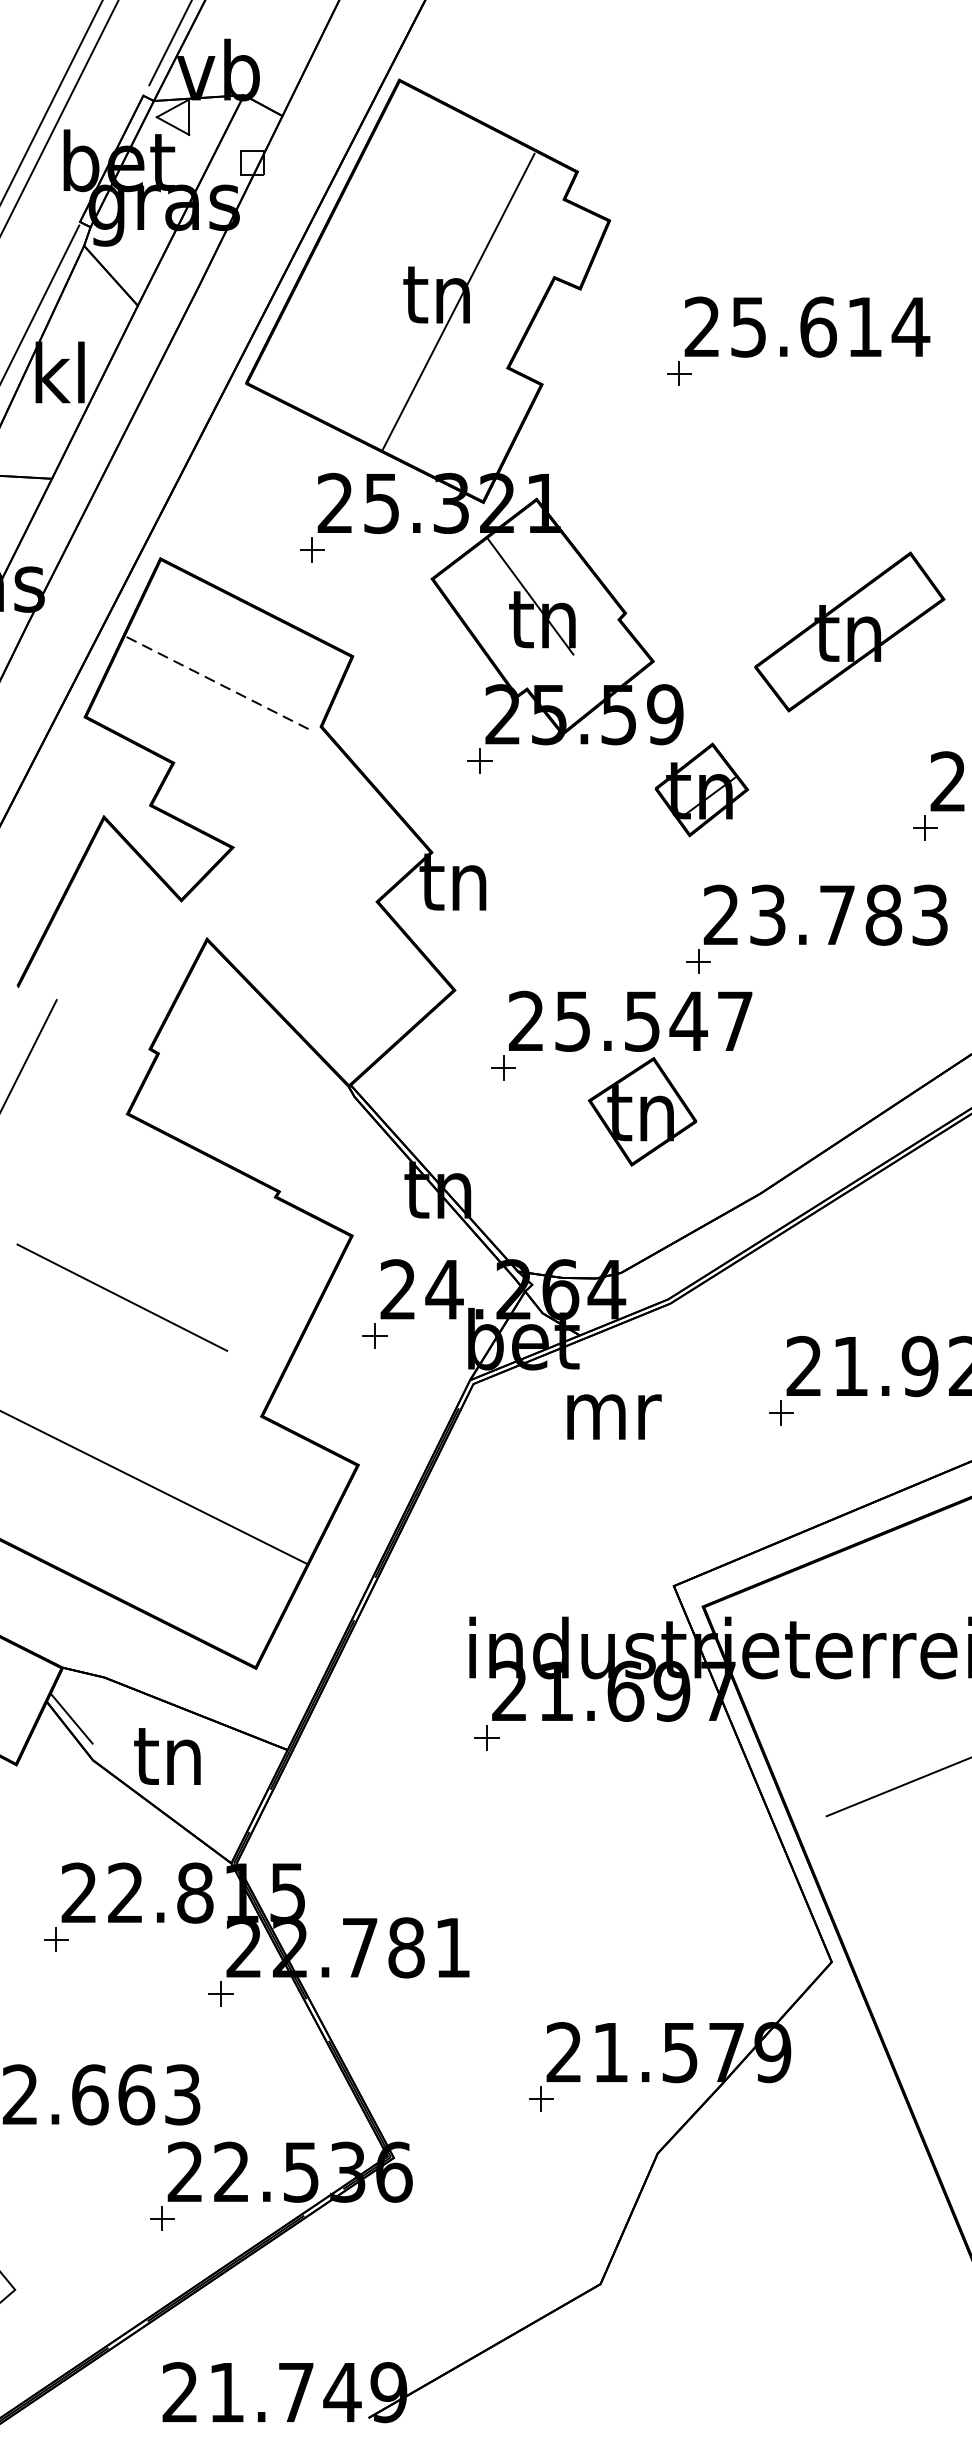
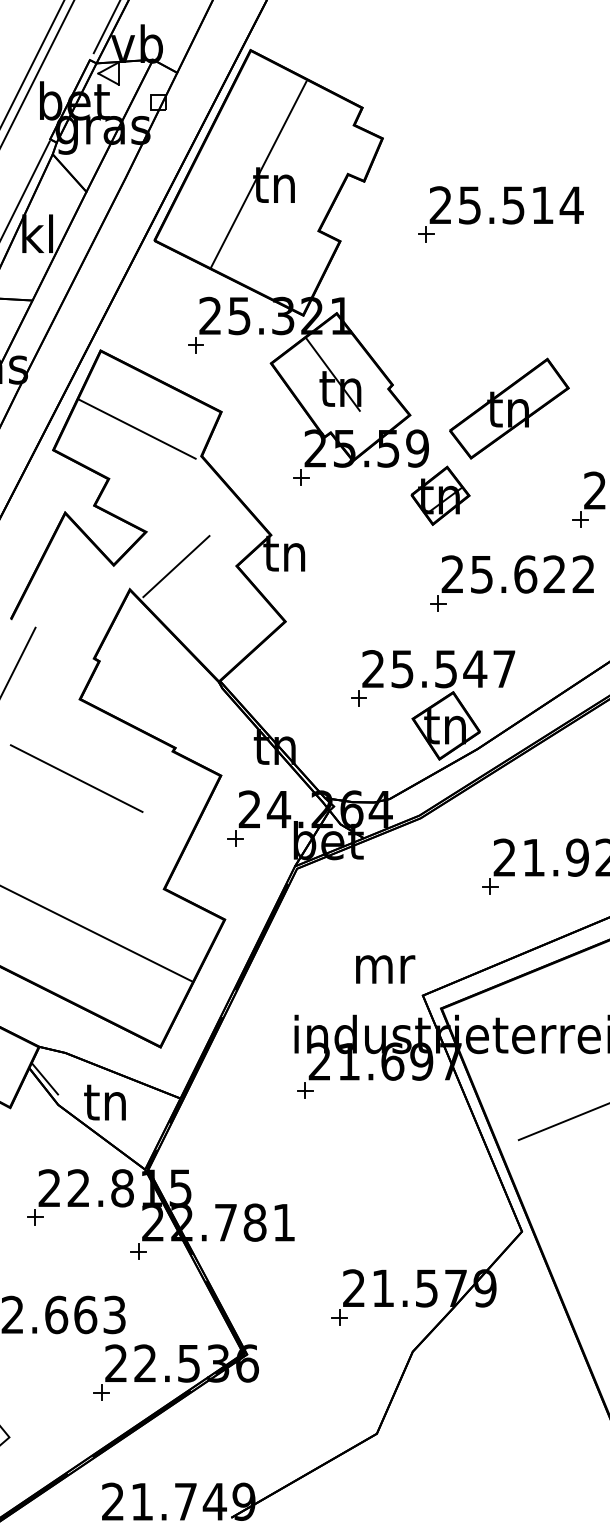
line: (458, 301) -> (258, 174), moved
text: (818, 327) -> (513, 205), 25.614 -> 25.514
part: (850, 631) -> (509, 408), moved
line: (220, 684) -> (138, 429), dashed -> solid
line: (281, 902) -> (176, 566), added
text: (848, 915) -> (532, 574), 23.783 -> 25.622
part: (622, 1079) -> (433, 705), moved
line: (121, 1297) -> (76, 778), moved
text: (614, 1417) -> (385, 969), moved

